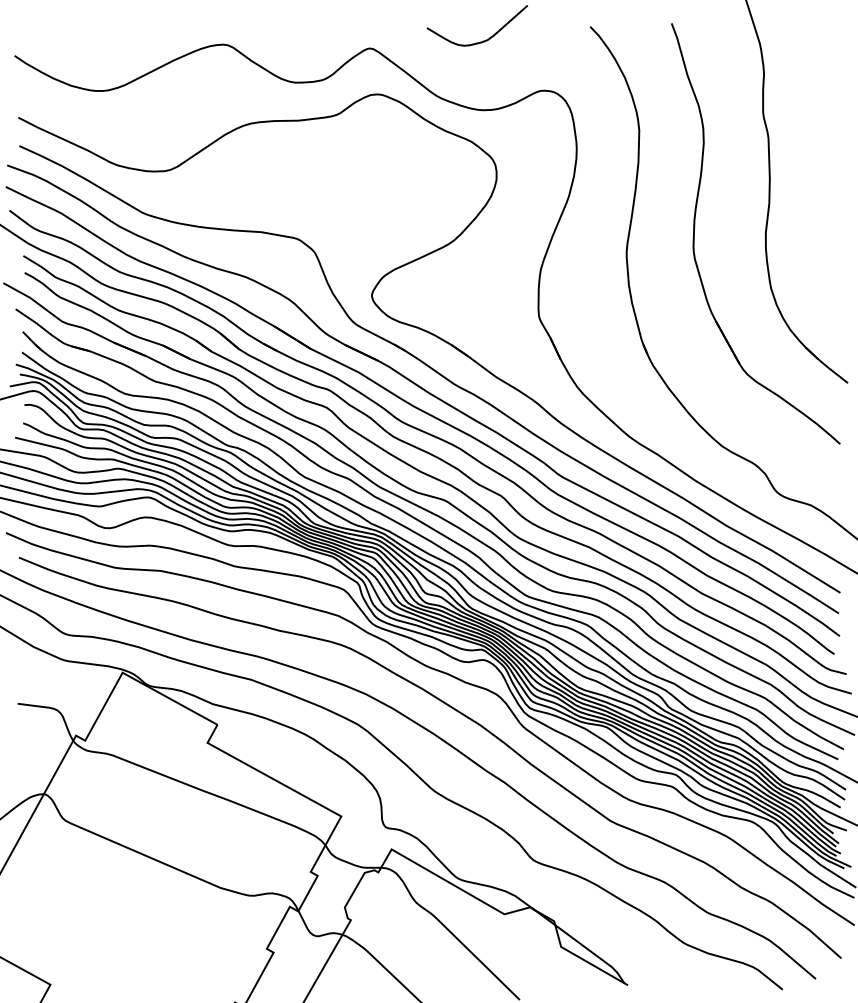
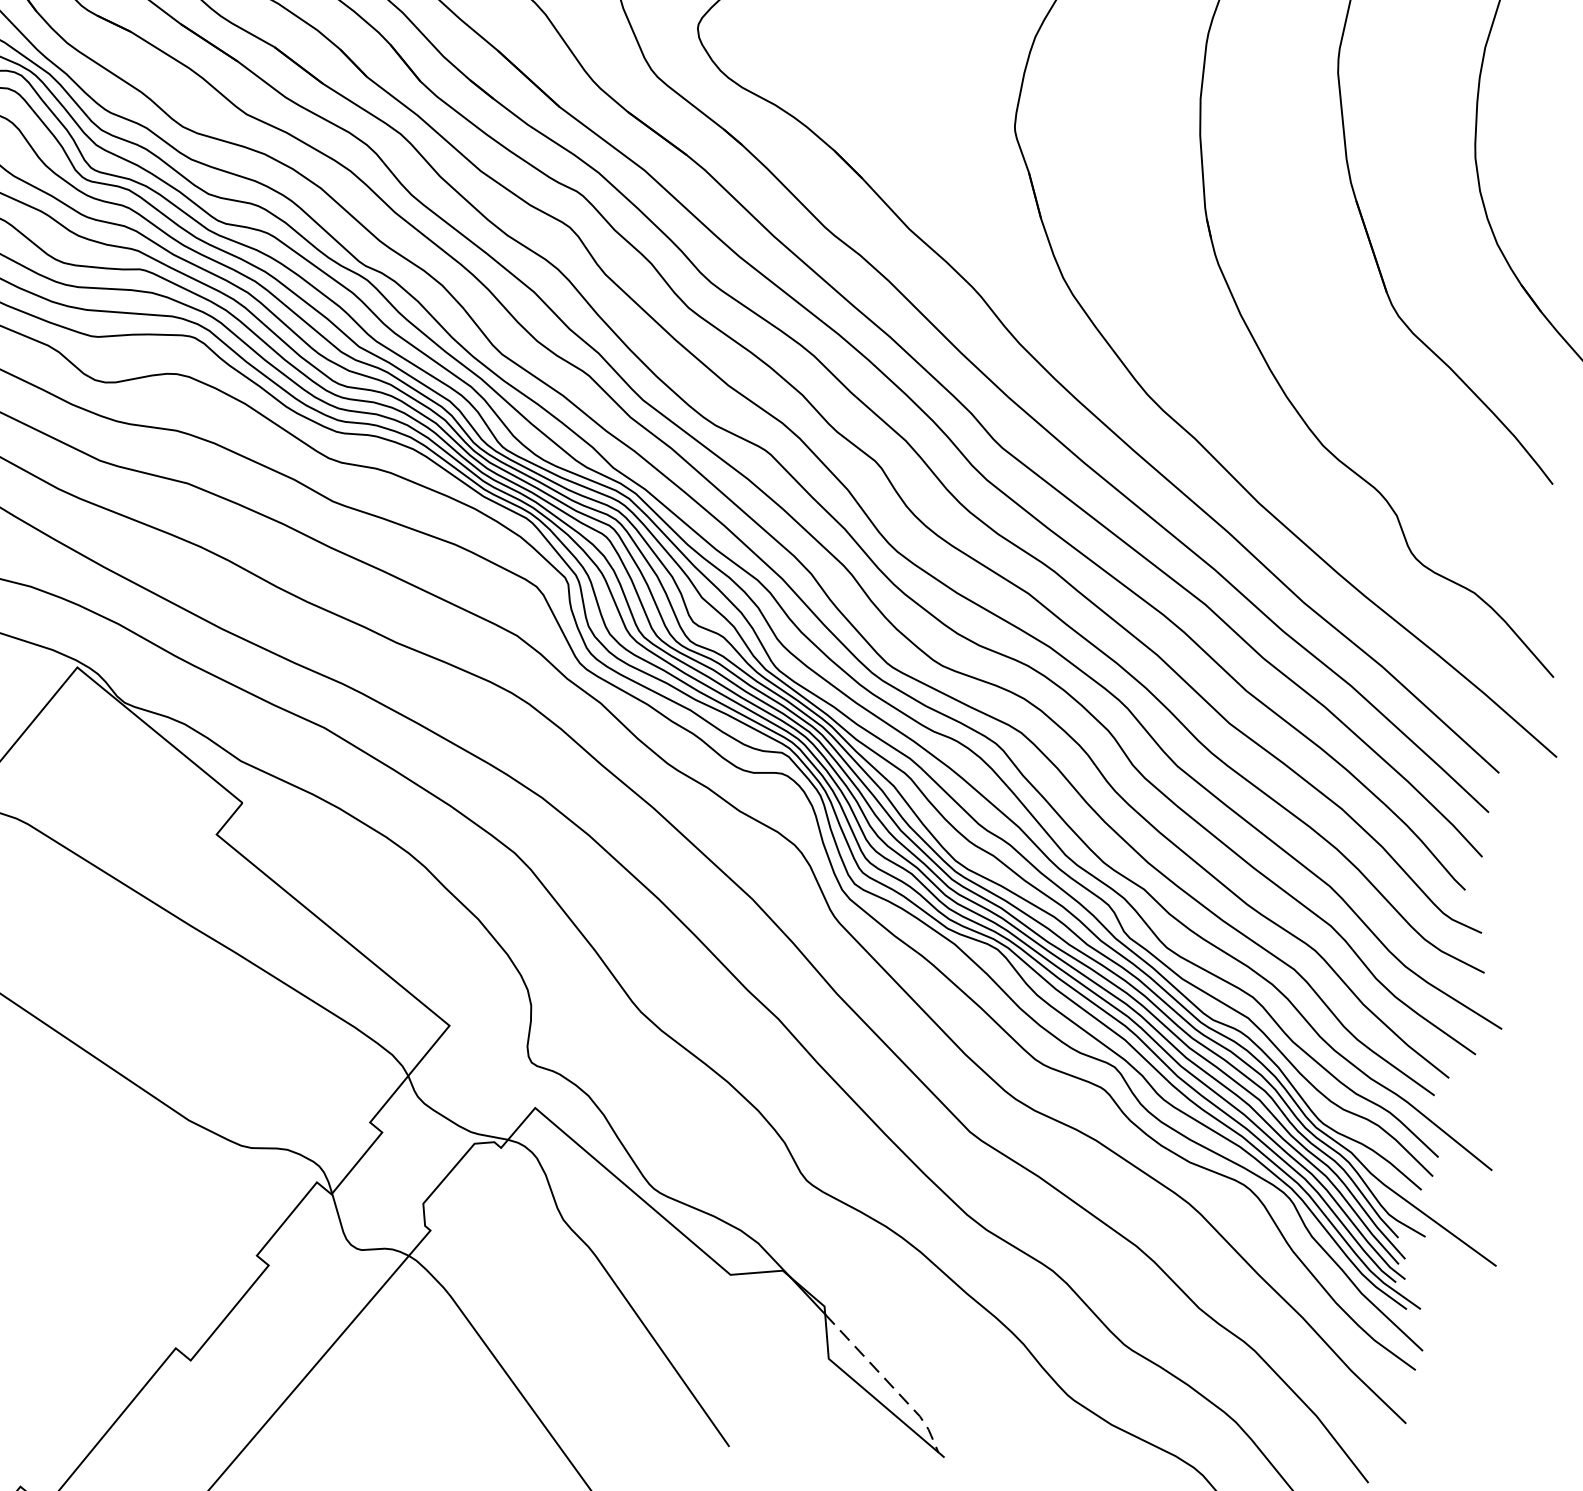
line: (592, 952) -> (887, 1380), solid -> dashed

